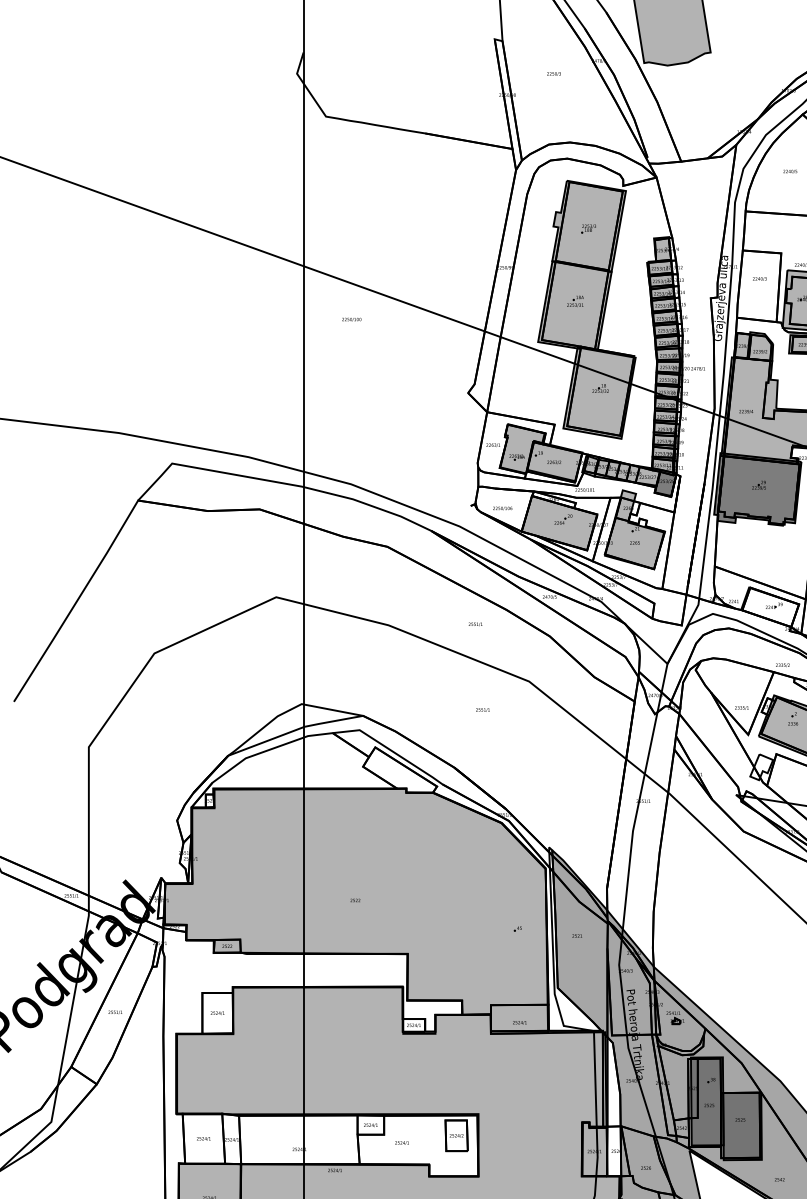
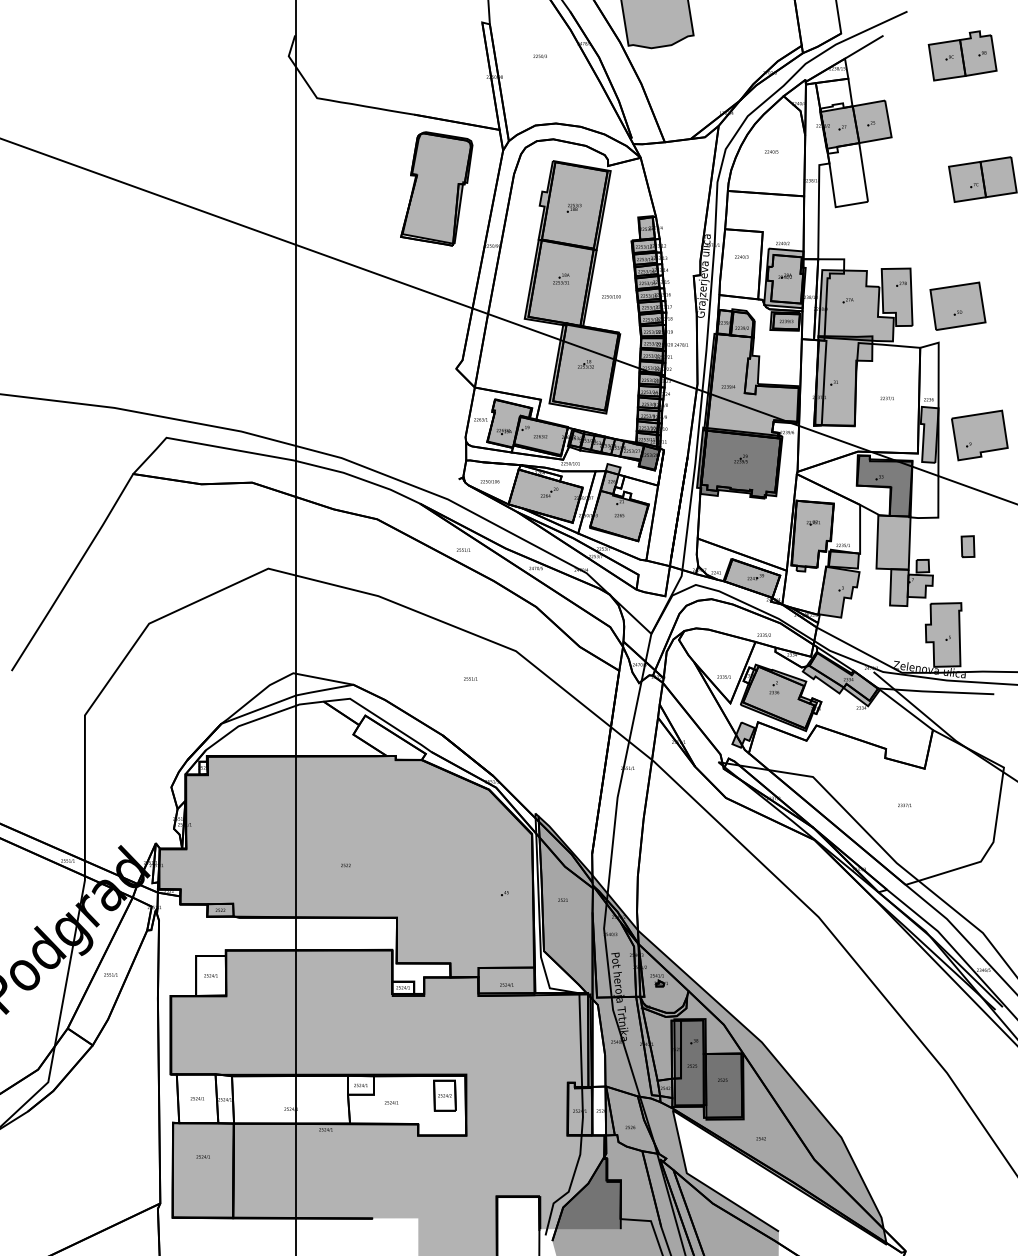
part: (447, 208) -> (436, 188), added
text: (351, 319) -> (611, 296), moved
fill: (769, 607) -> (751, 578), added
text: (475, 623) -> (463, 549), moved
fill: (761, 766) -> (743, 734), added

